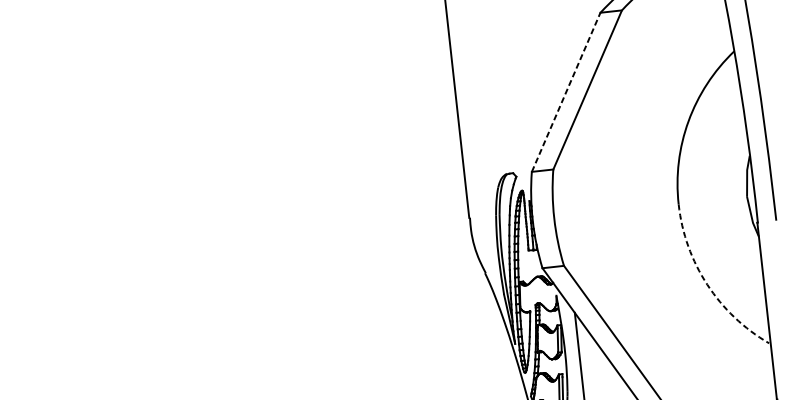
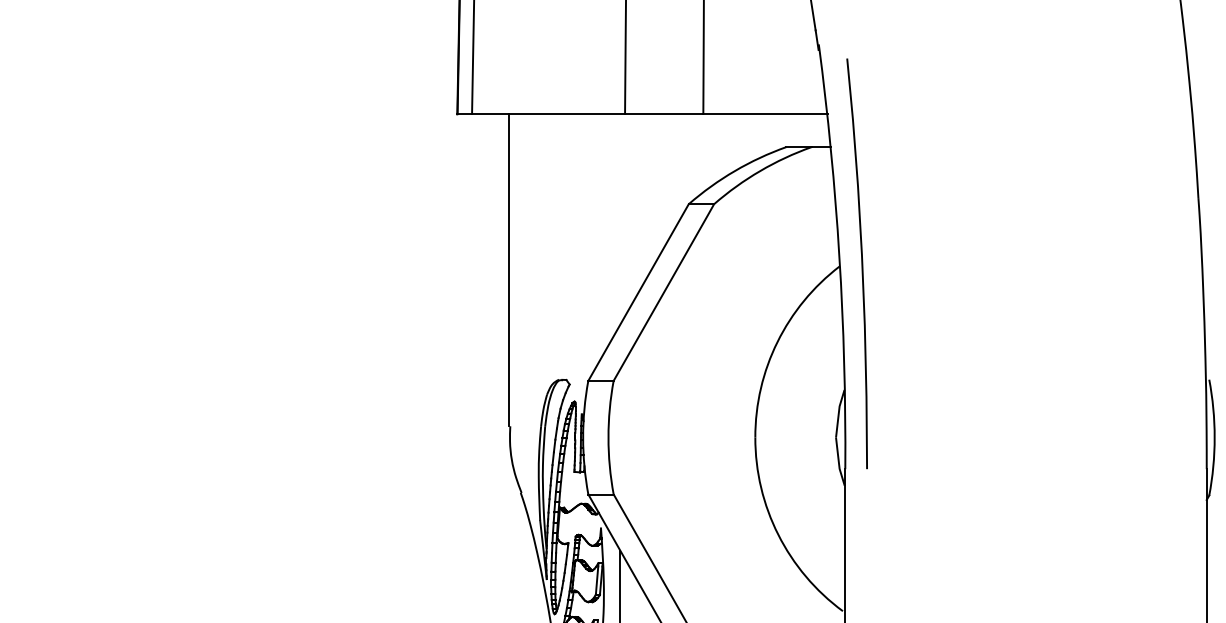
line: (566, 92) -> (638, 292), dashed -> solid
arc: (707, 284) -> (778, 534), dashed -> solid

